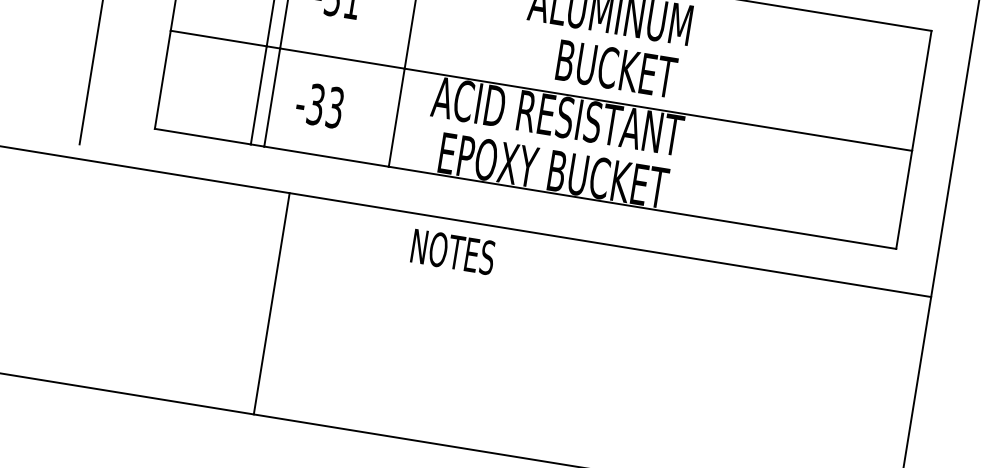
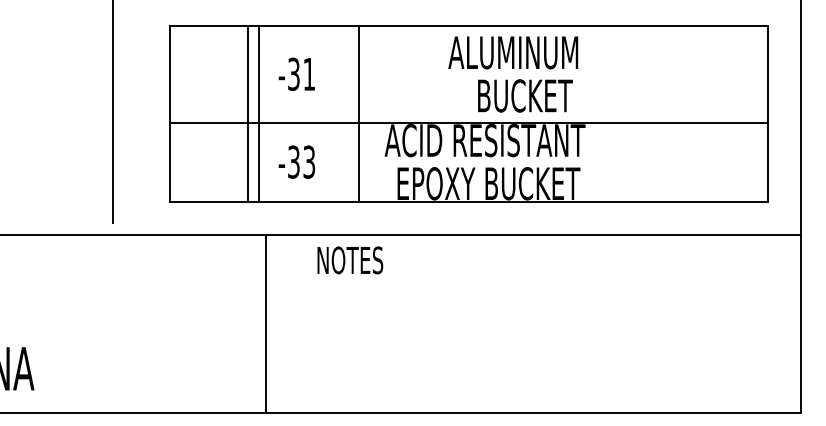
text: (453, 252) -> (350, 260), moved
line: (271, 303) -> (266, 323), moved

